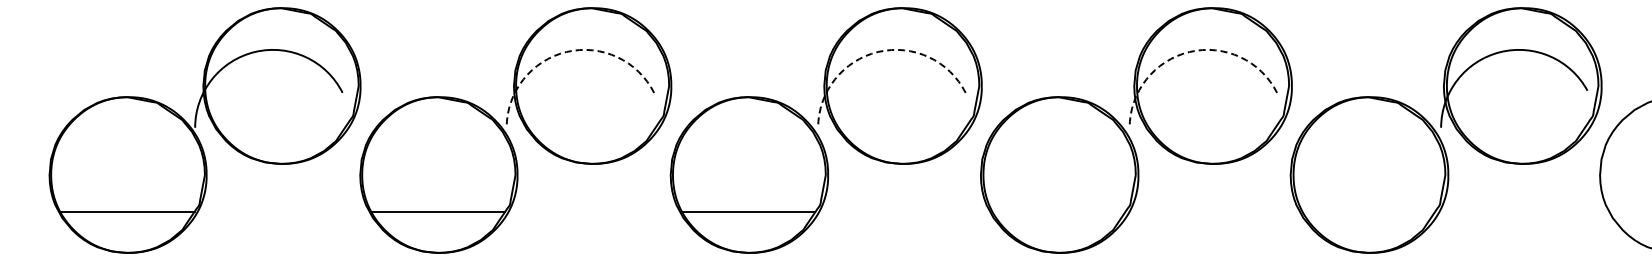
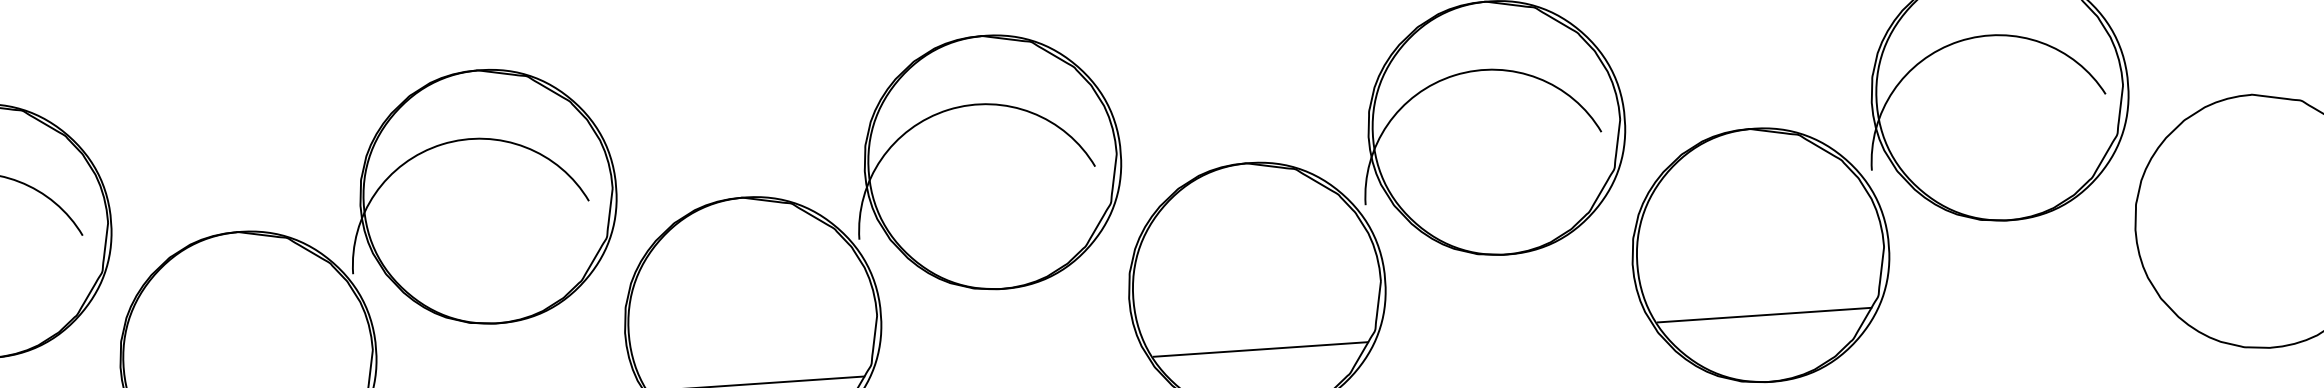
arc: (566, 52) -> (442, 145), dashed -> solid
arc: (878, 52) -> (949, 110), dashed -> solid
arc: (1189, 52) -> (1454, 76), dashed -> solid
line: (1059, 211) -> (1260, 349), added
line: (1369, 211) -> (1764, 314), added

